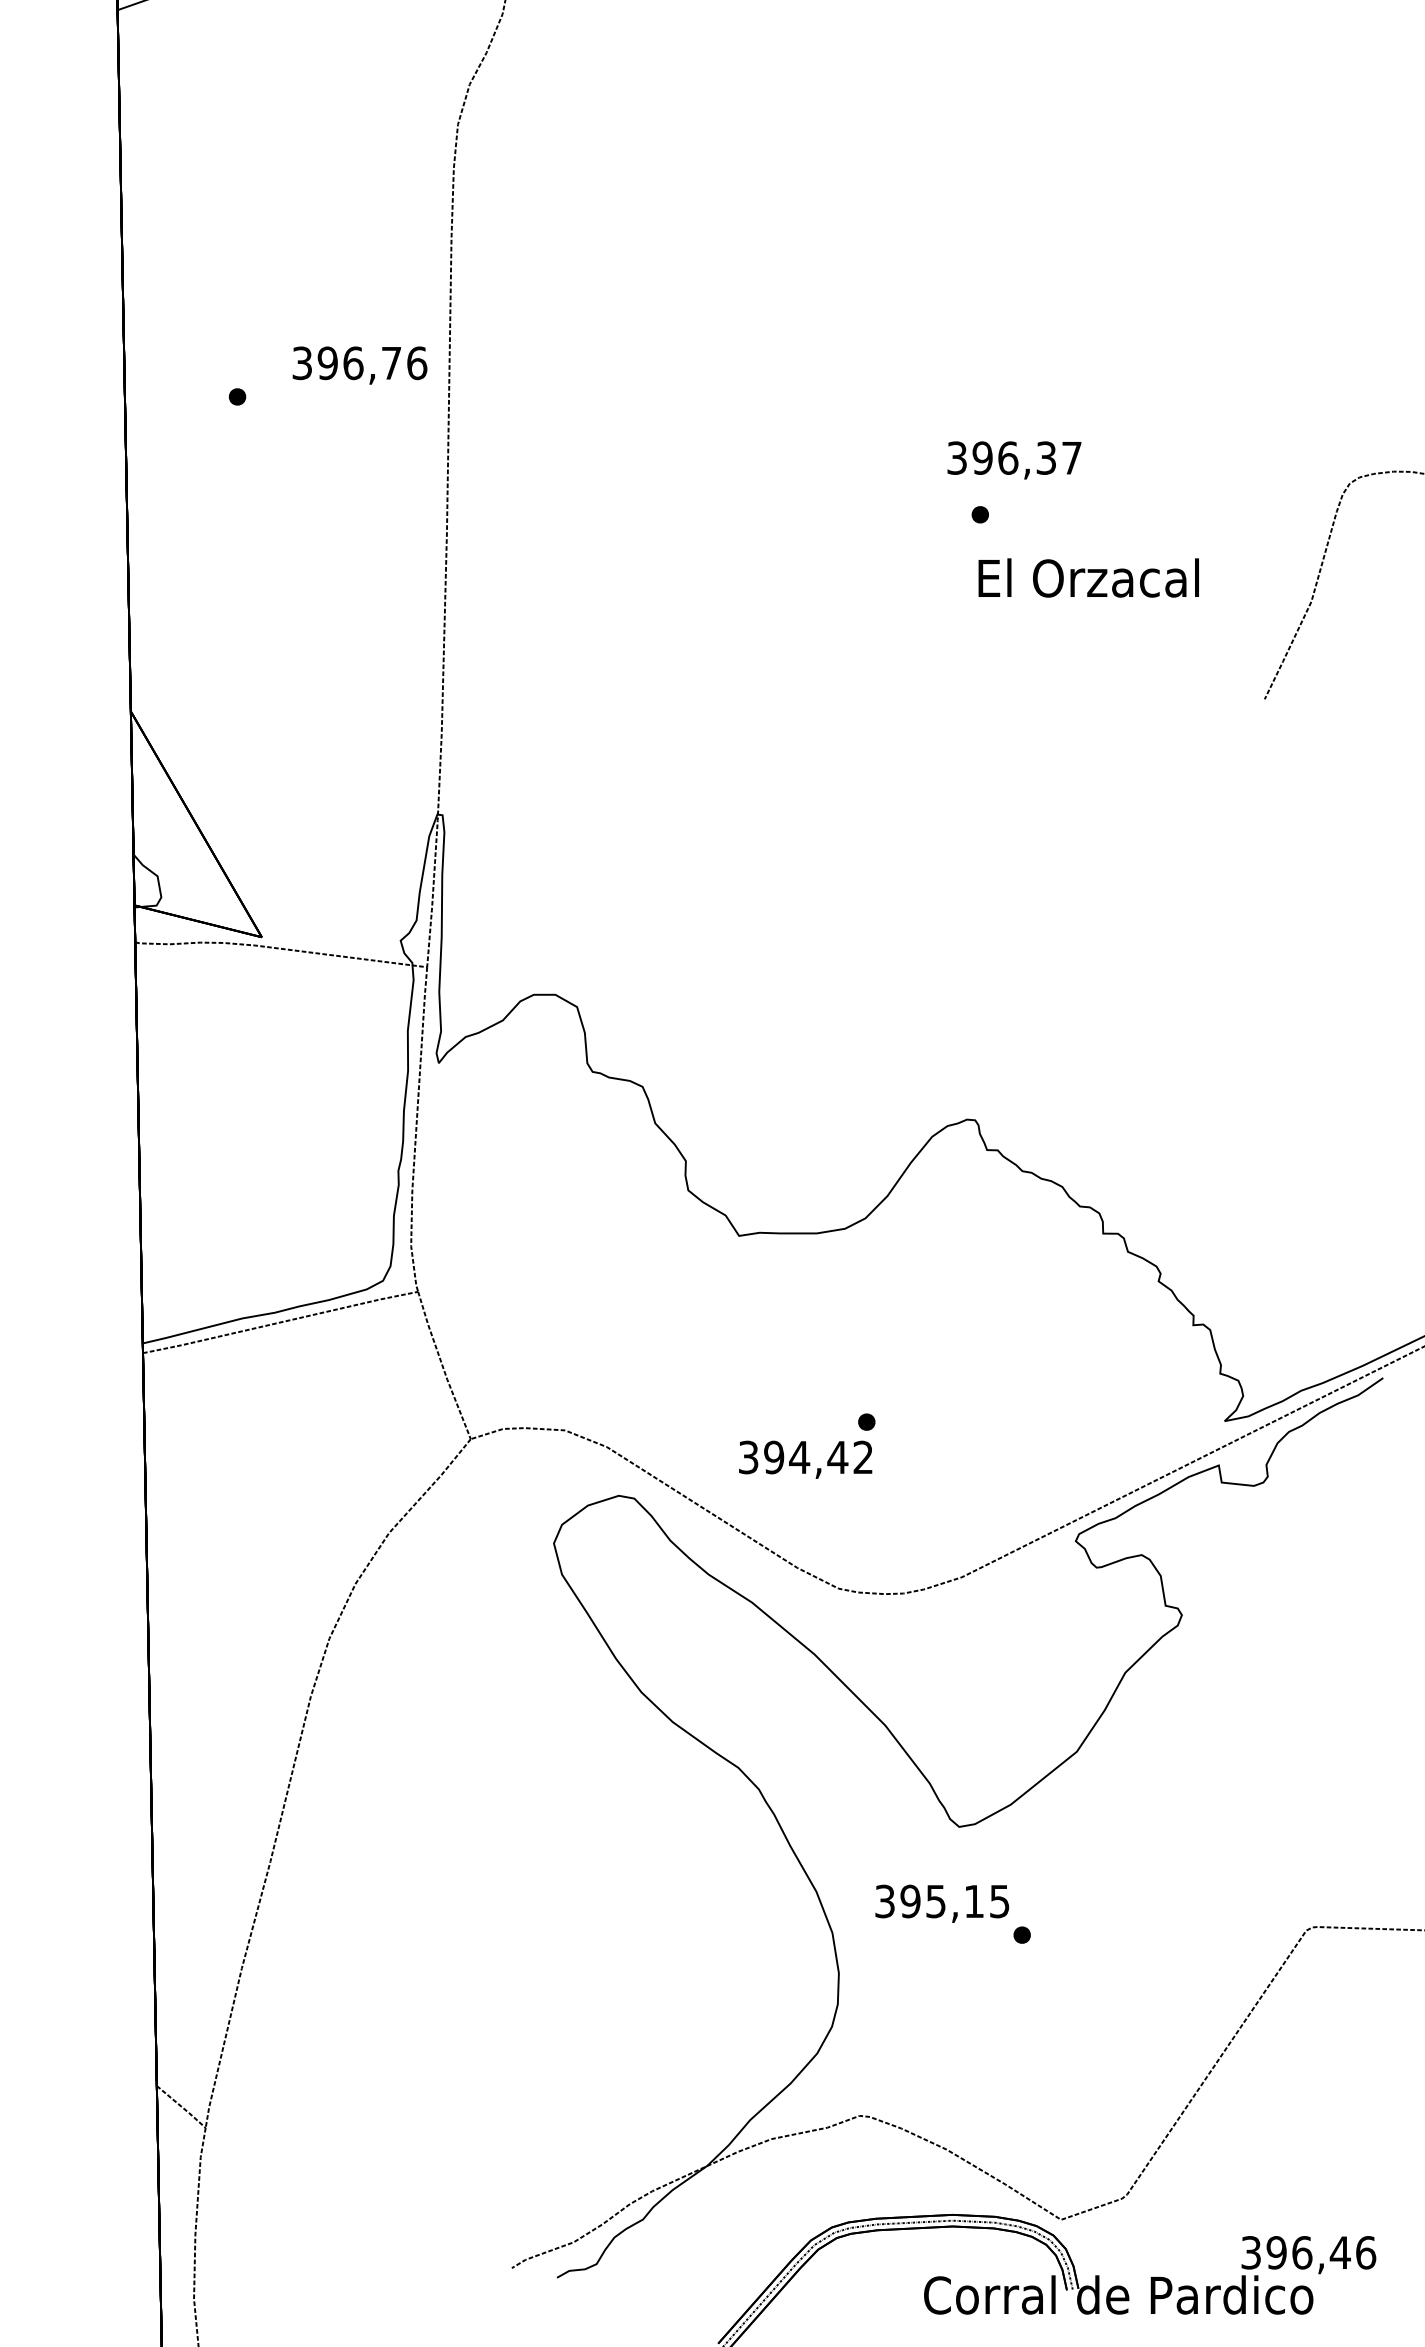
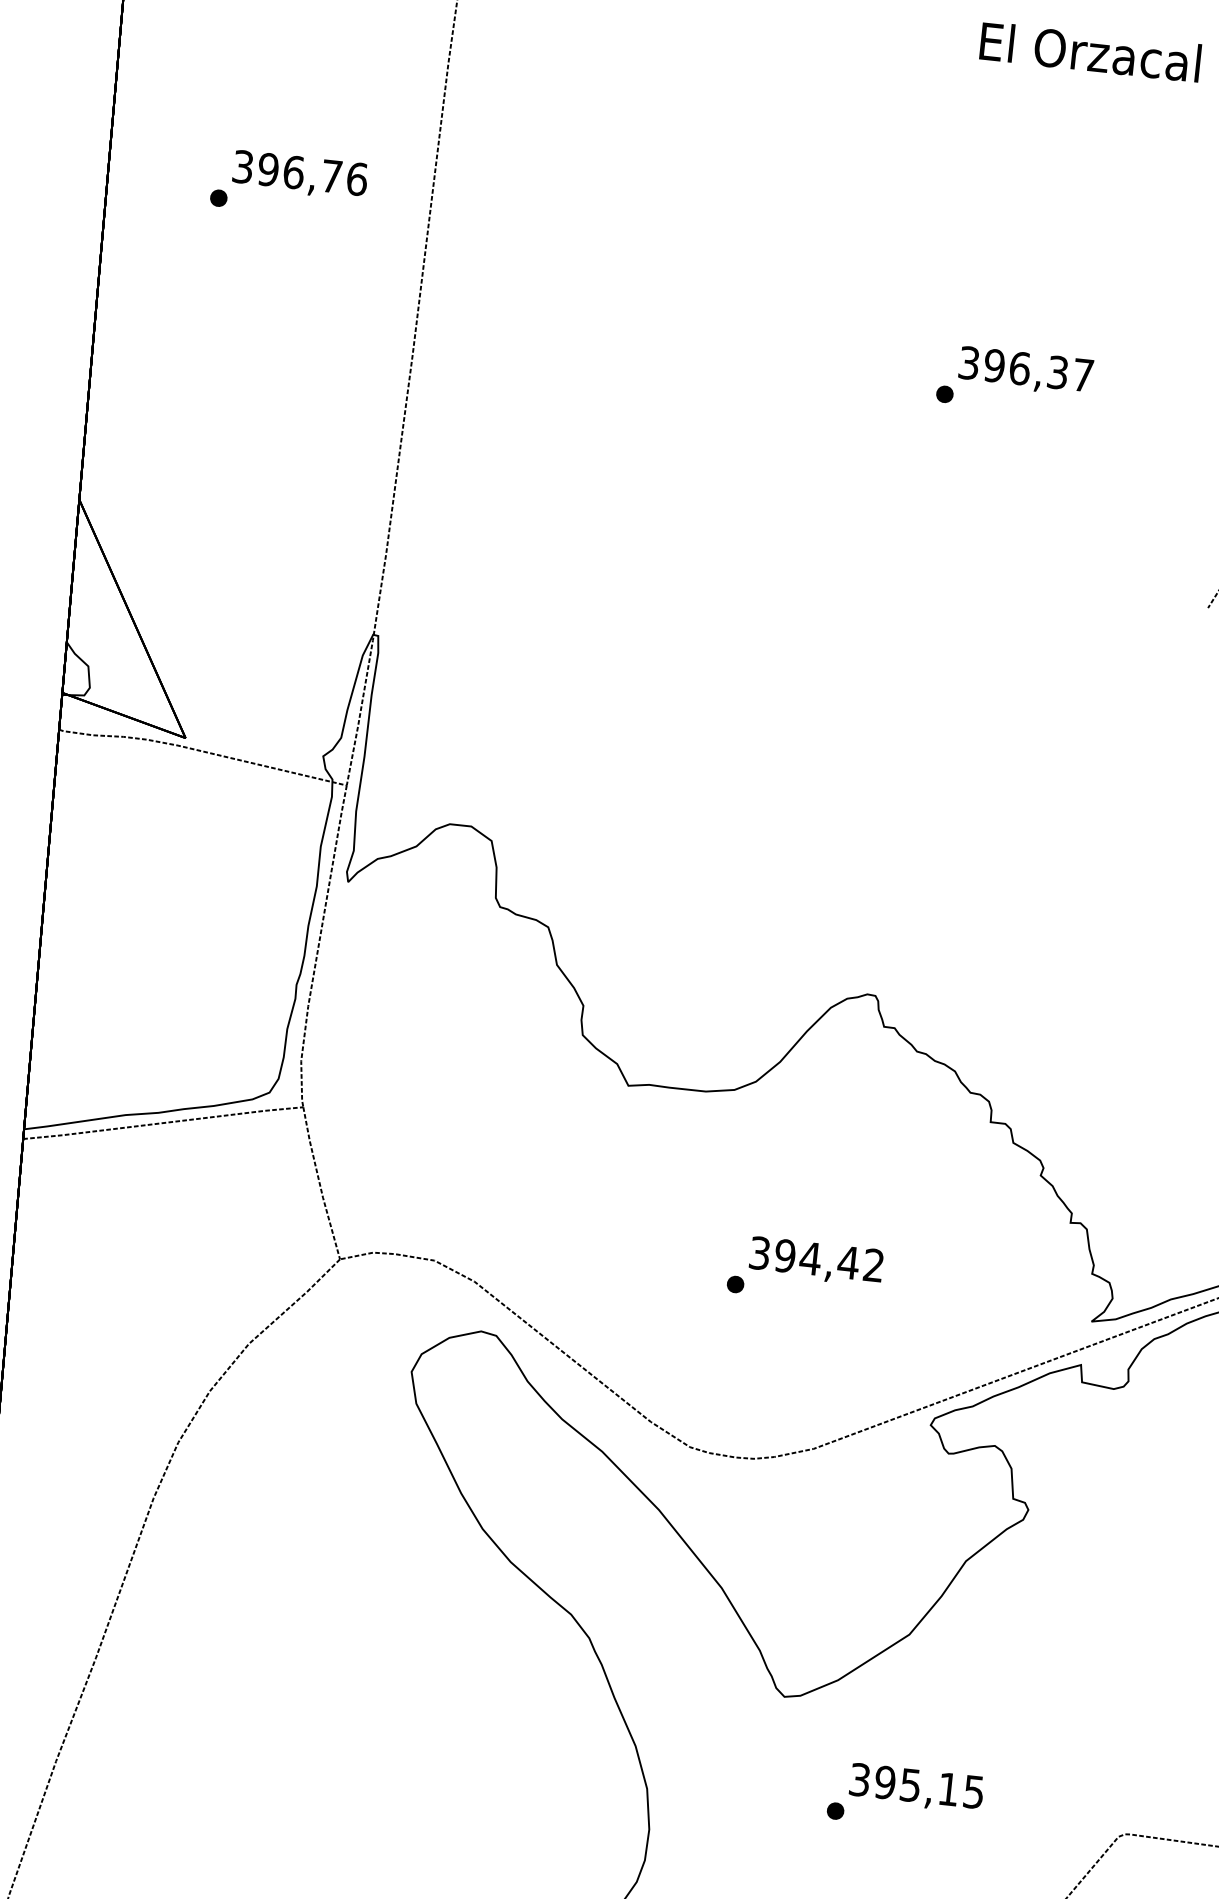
text: (359, 365) -> (299, 175), moved
text: (1014, 460) -> (1025, 371), moved
text: (1088, 577) -> (1090, 51), moved
text: (805, 1459) -> (816, 1261), moved
text: (942, 1903) -> (916, 1787), moved

